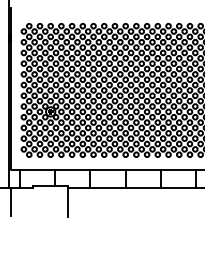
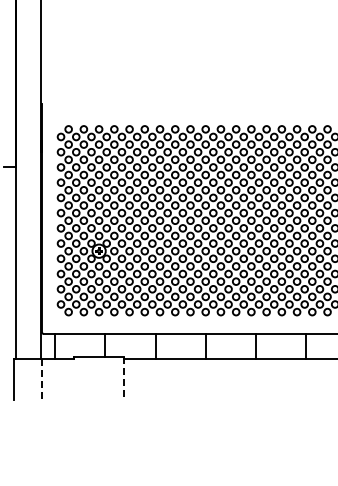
line: (10, 202) -> (42, 379), solid -> dashed
line: (67, 202) -> (123, 379), solid -> dashed

